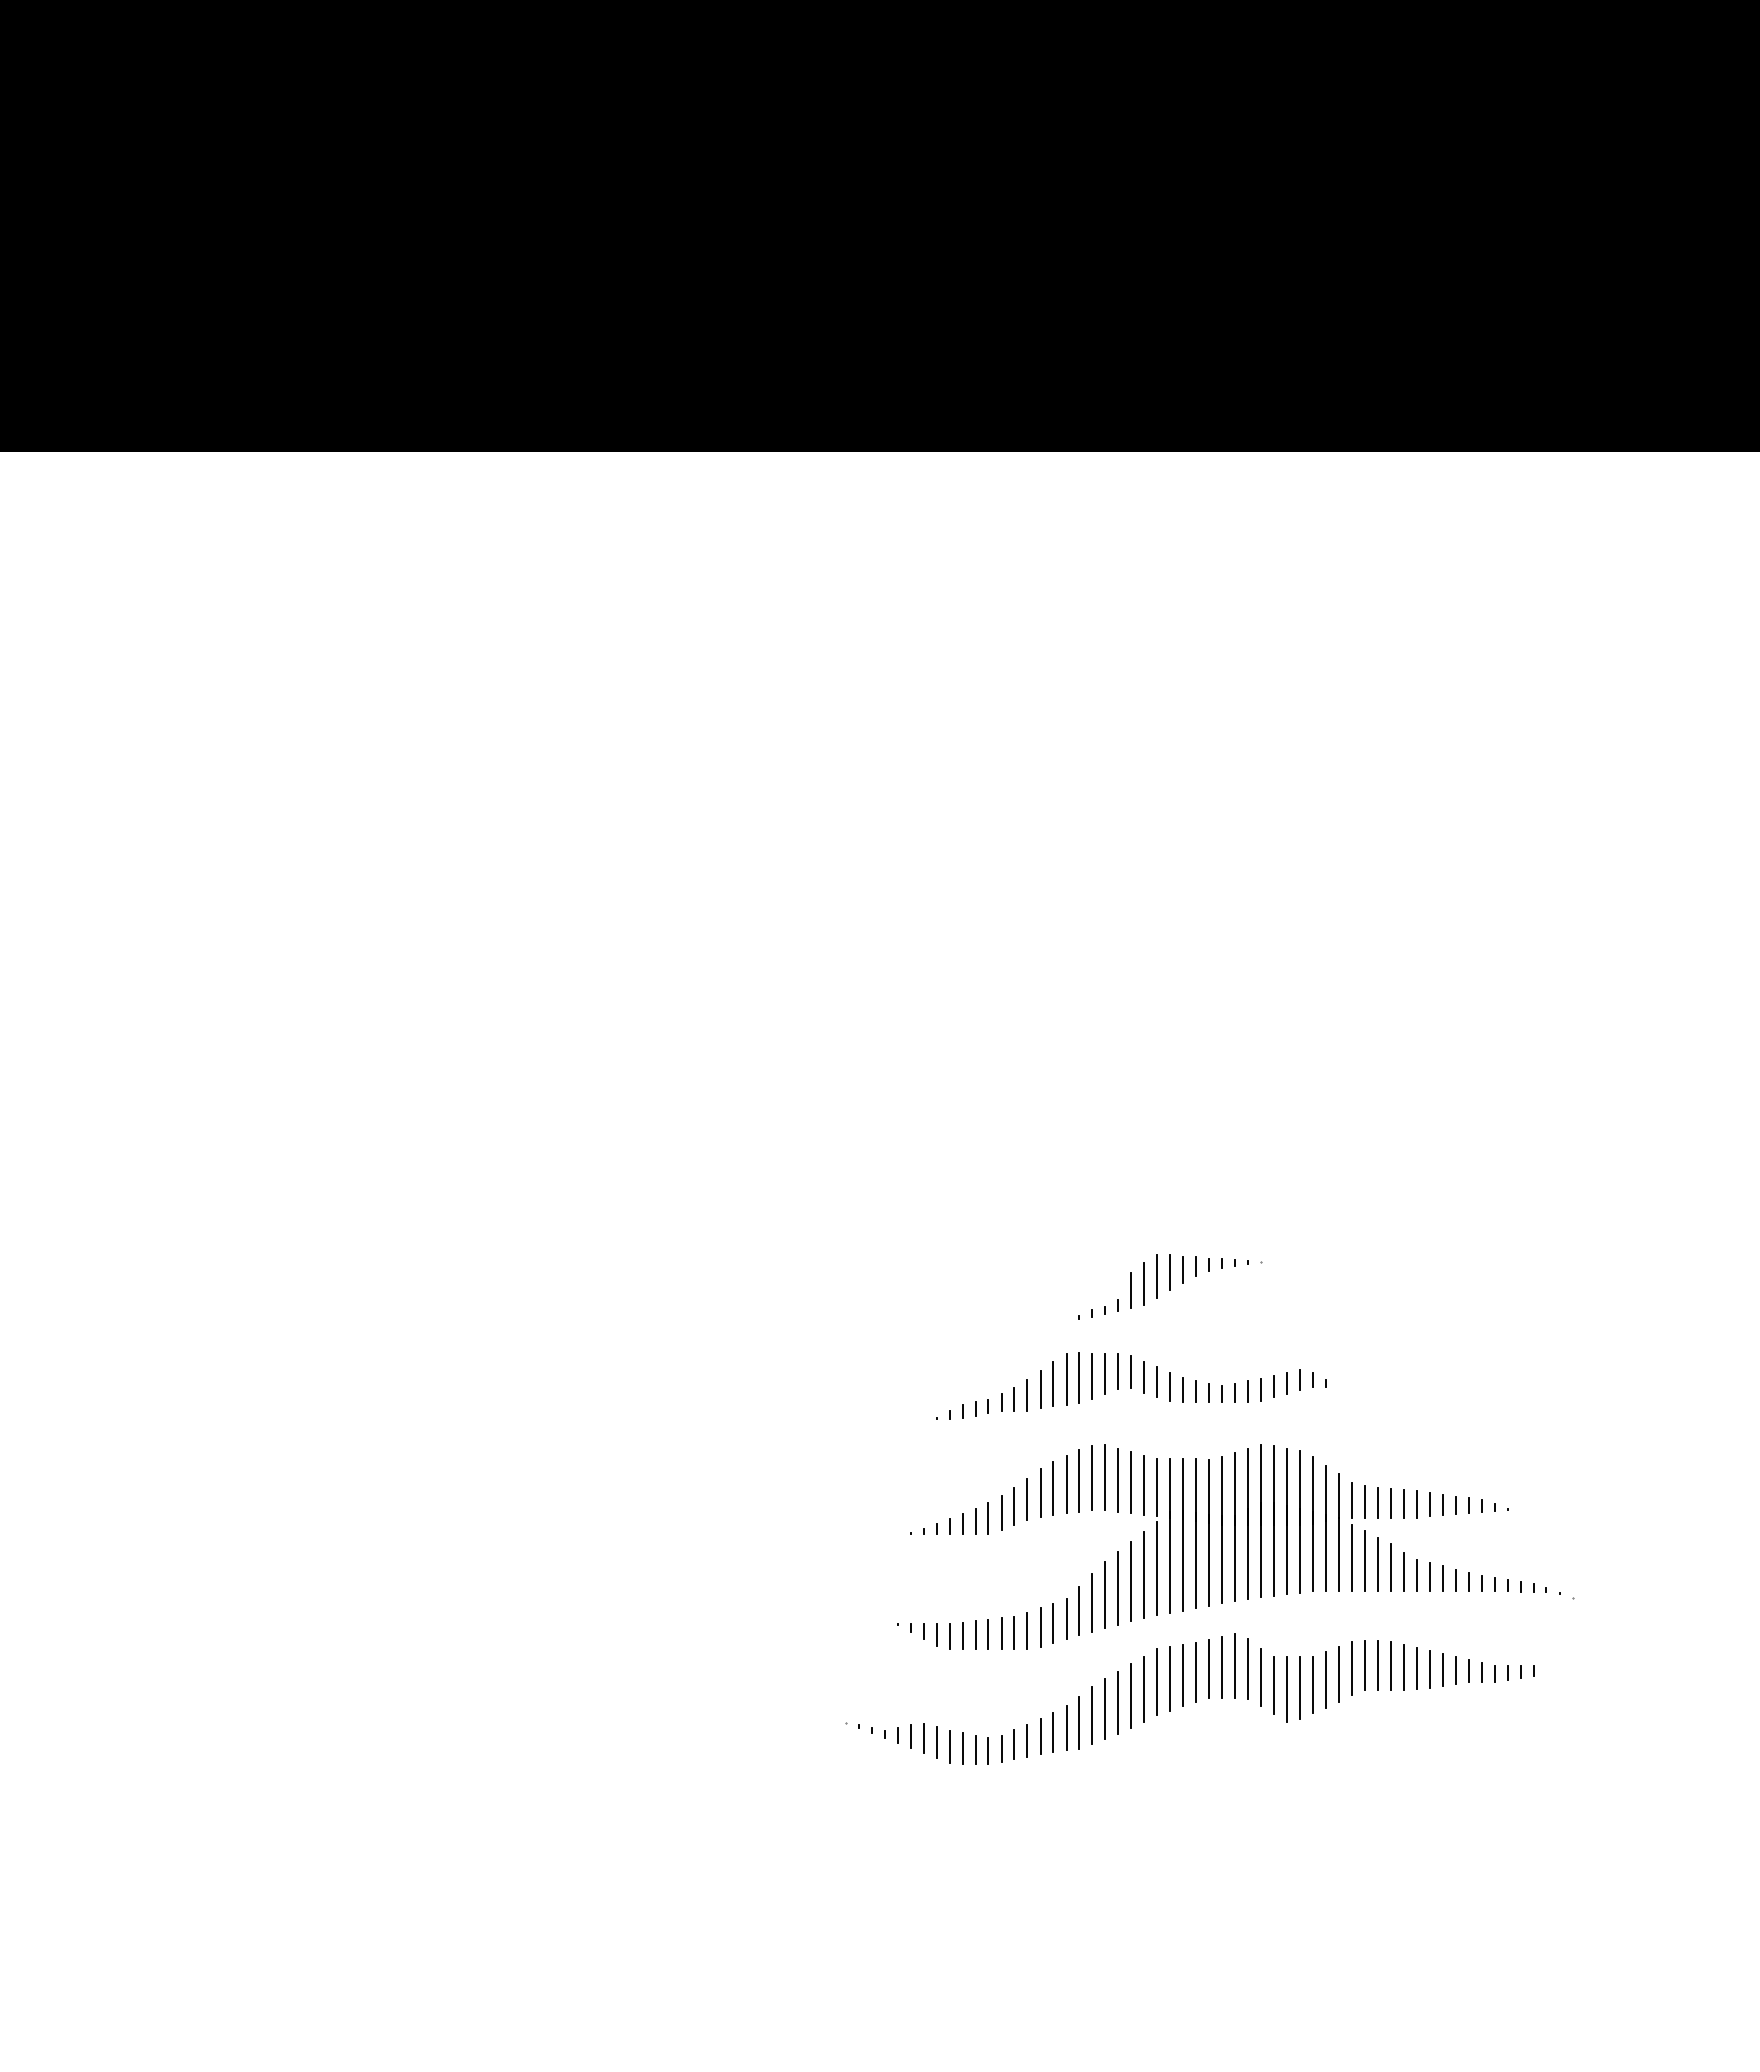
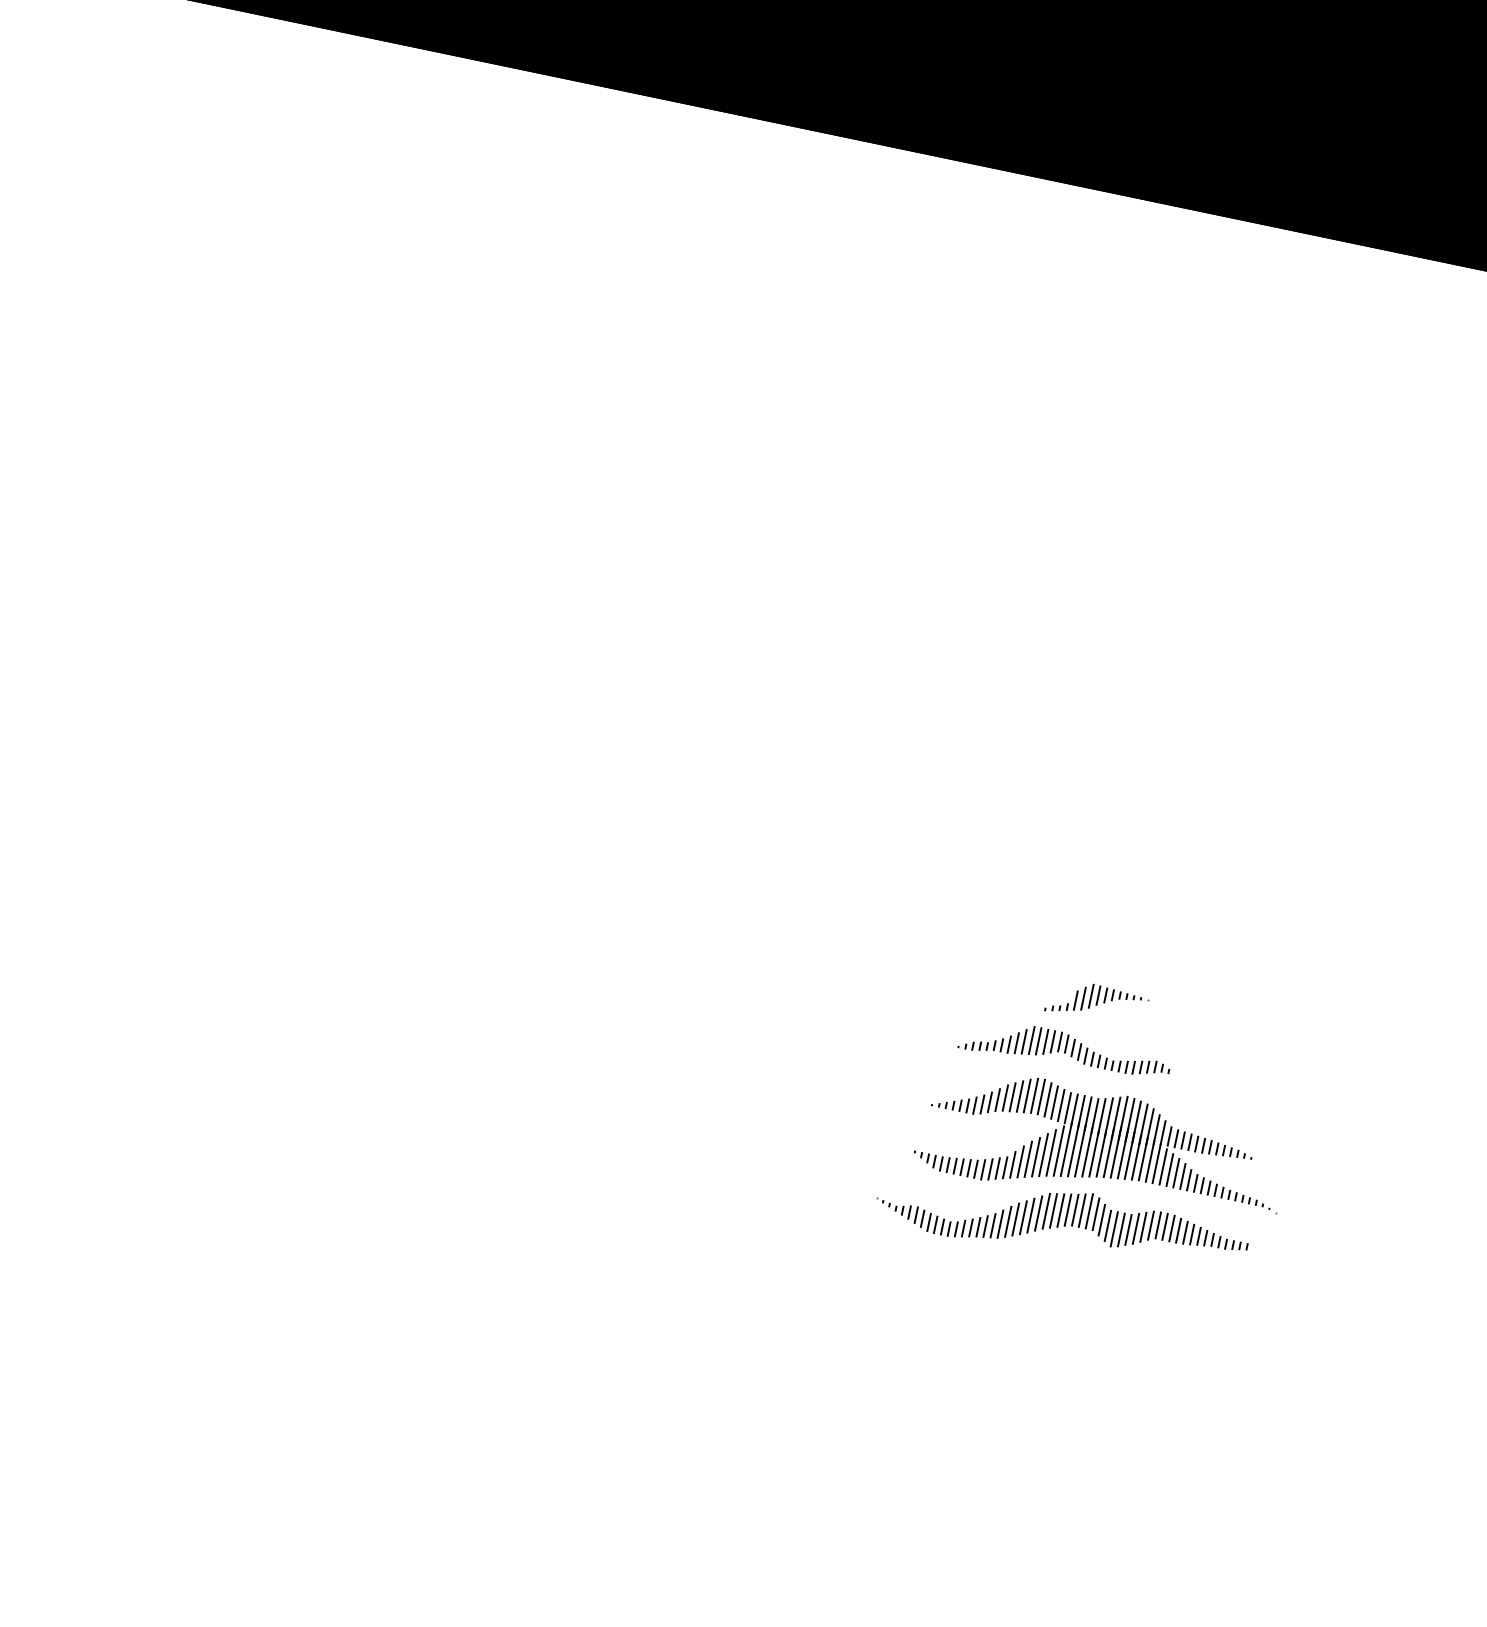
part: (1210, 1508) -> (1093, 1124), size x0.62

